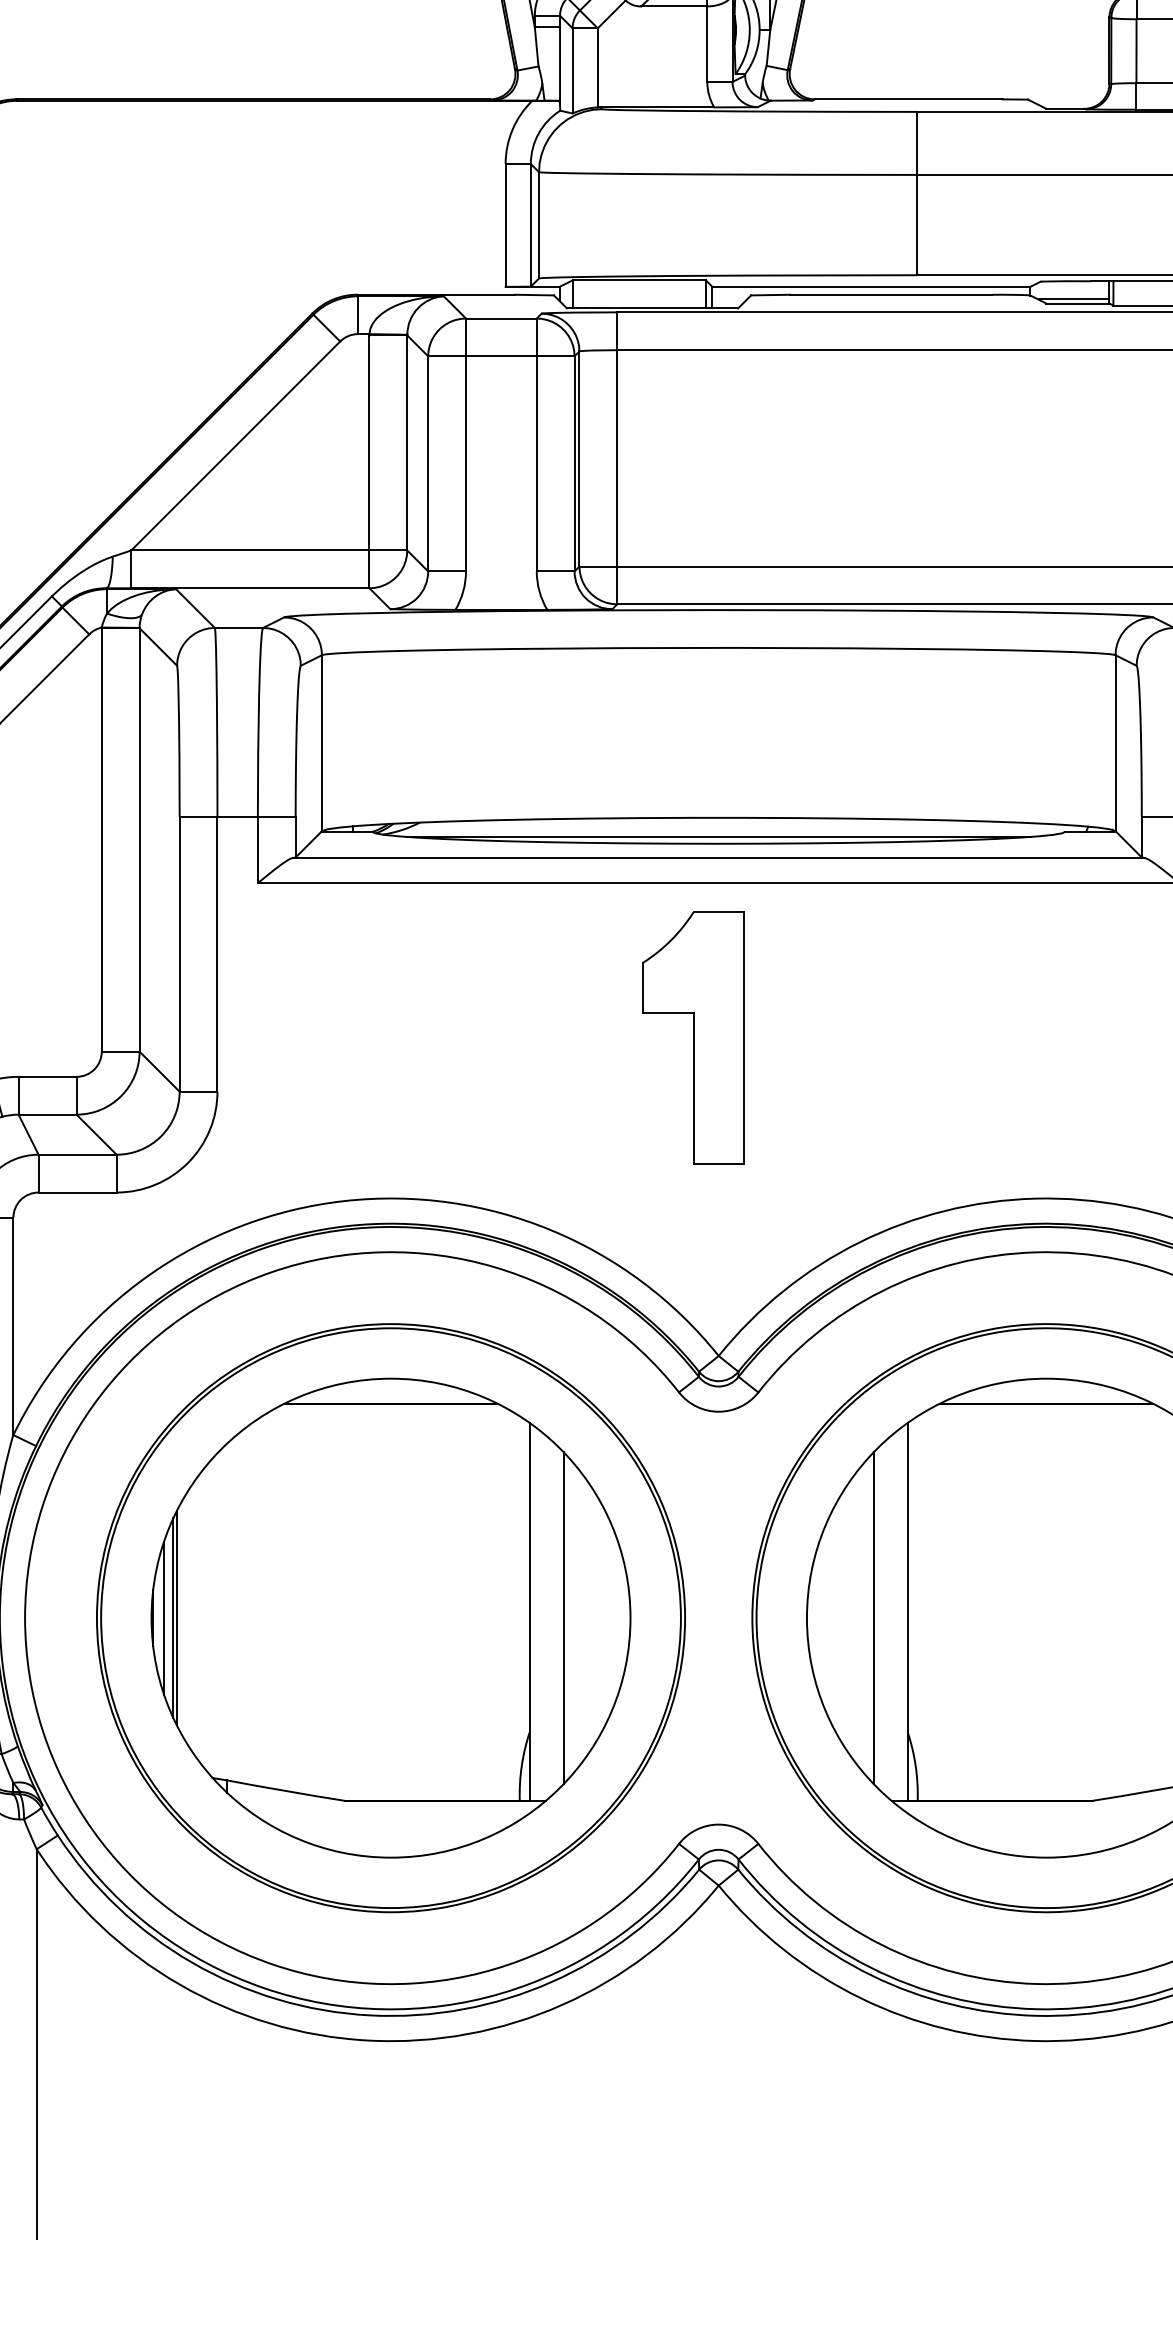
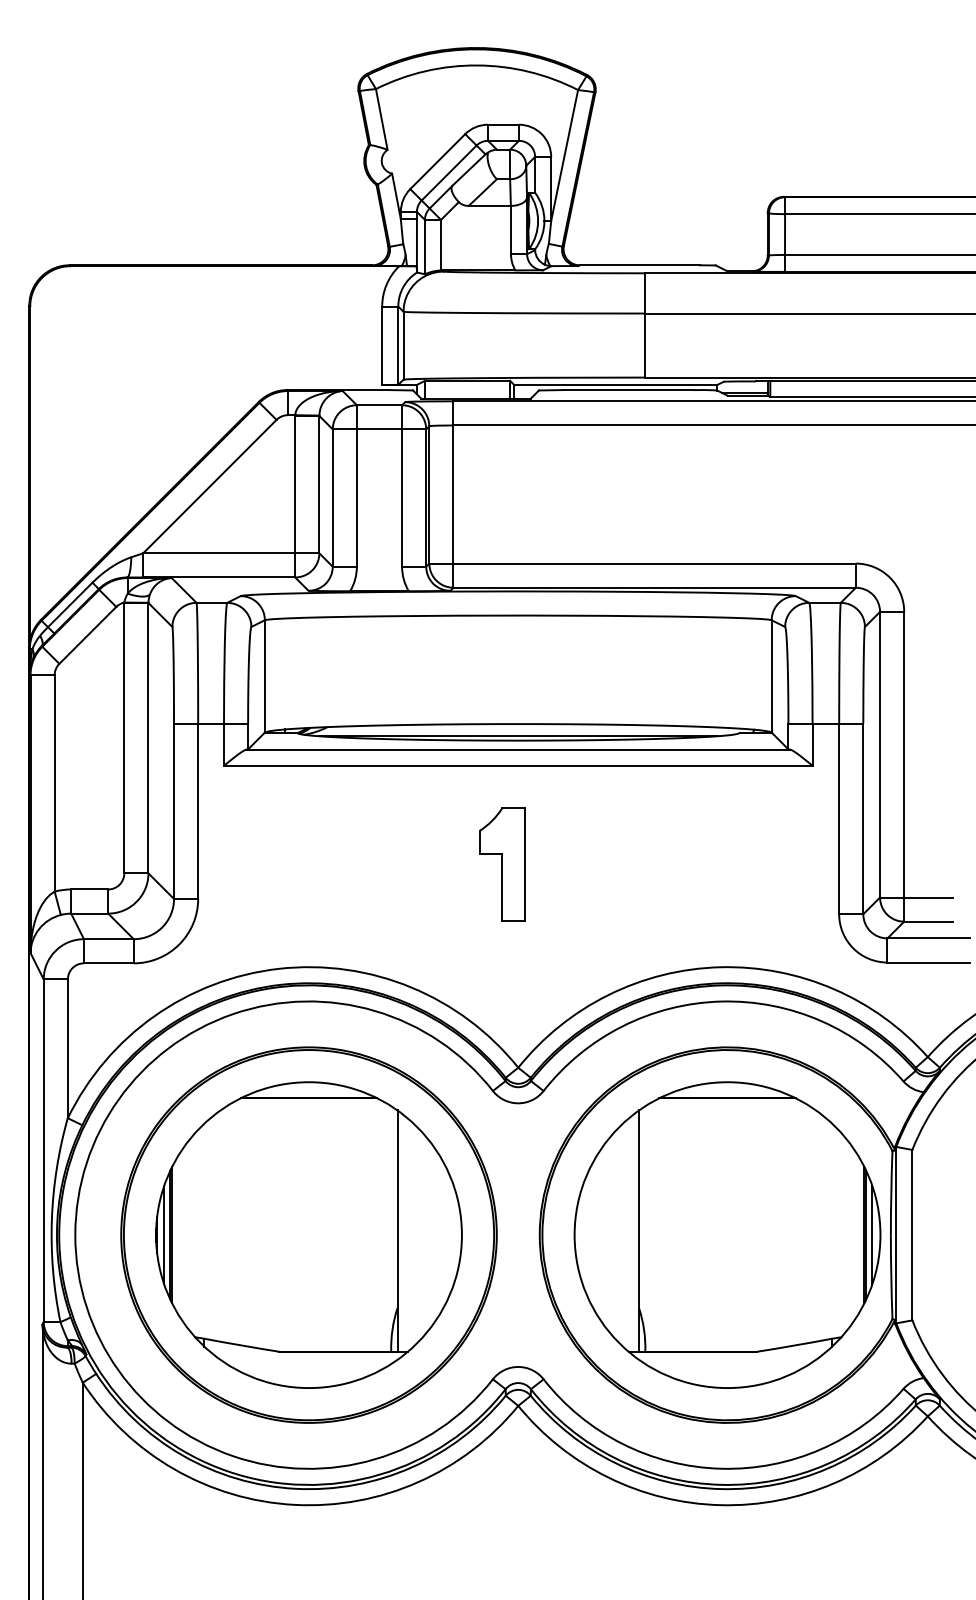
part: (692, 1037) -> (501, 864), size x0.7
line: (564, 1618) -> (419, 1235), removed
line: (874, 1618) -> (617, 1235), removed

